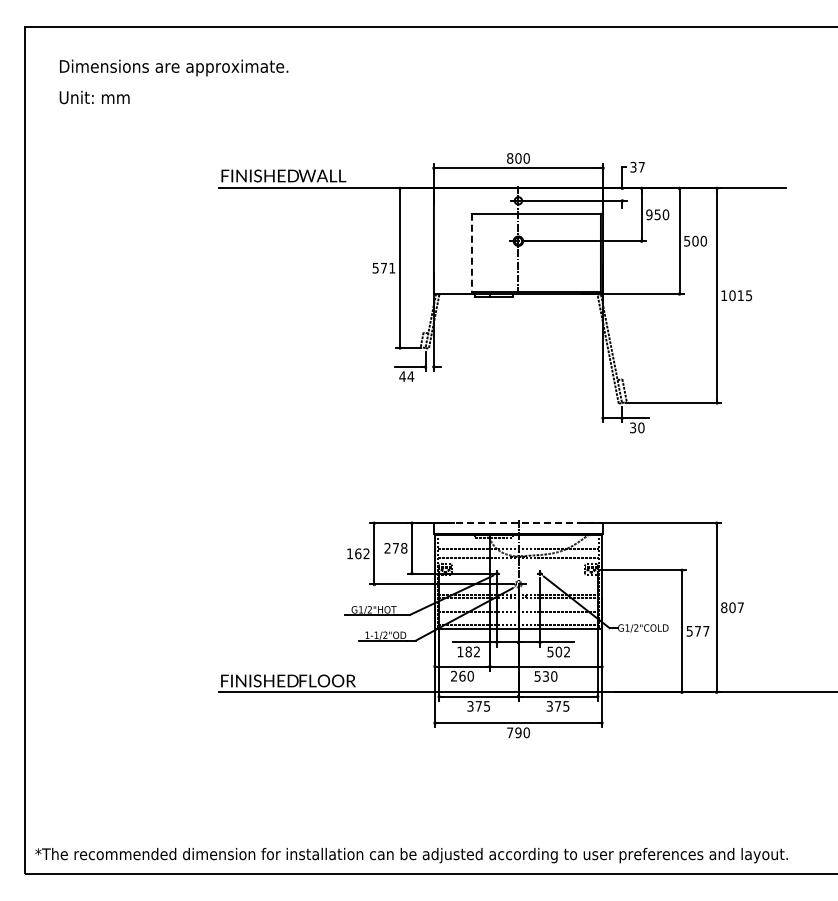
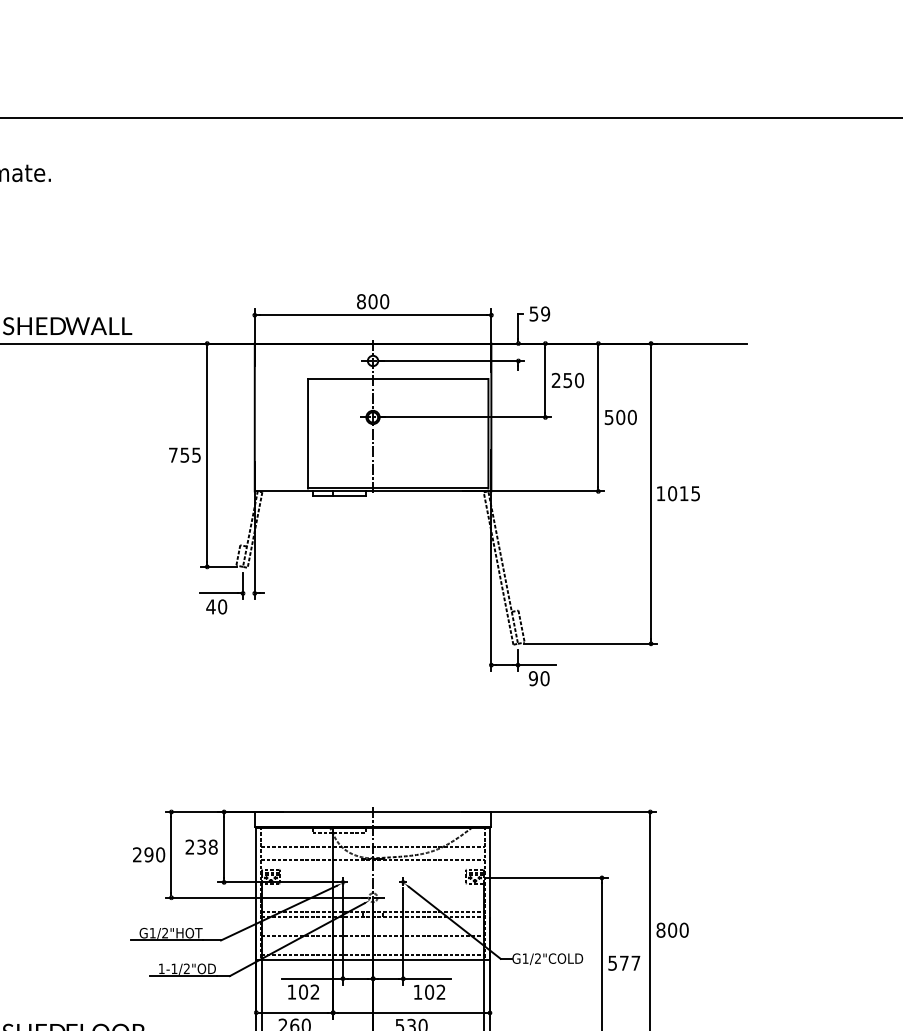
text: (637, 166) -> (539, 312), 37 -> 59
text: (649, 214) -> (556, 380), 950 -> 250
line: (471, 253) -> (307, 434), dashed -> solid
text: (383, 268) -> (184, 455), 571 -> 755
text: (410, 376) -> (222, 606), 44 -> 40
text: (632, 427) -> (532, 678), 30 -> 90
line: (518, 523) -> (373, 812), dashed -> solid
text: (395, 547) -> (201, 845), 278 -> 238
text: (357, 553) -> (147, 854), 162 -> 290
text: (740, 607) -> (683, 929), 807 -> 800
text: (468, 651) -> (303, 991), 182 -> 102
text: (550, 651) -> (417, 991), 502 -> 102

